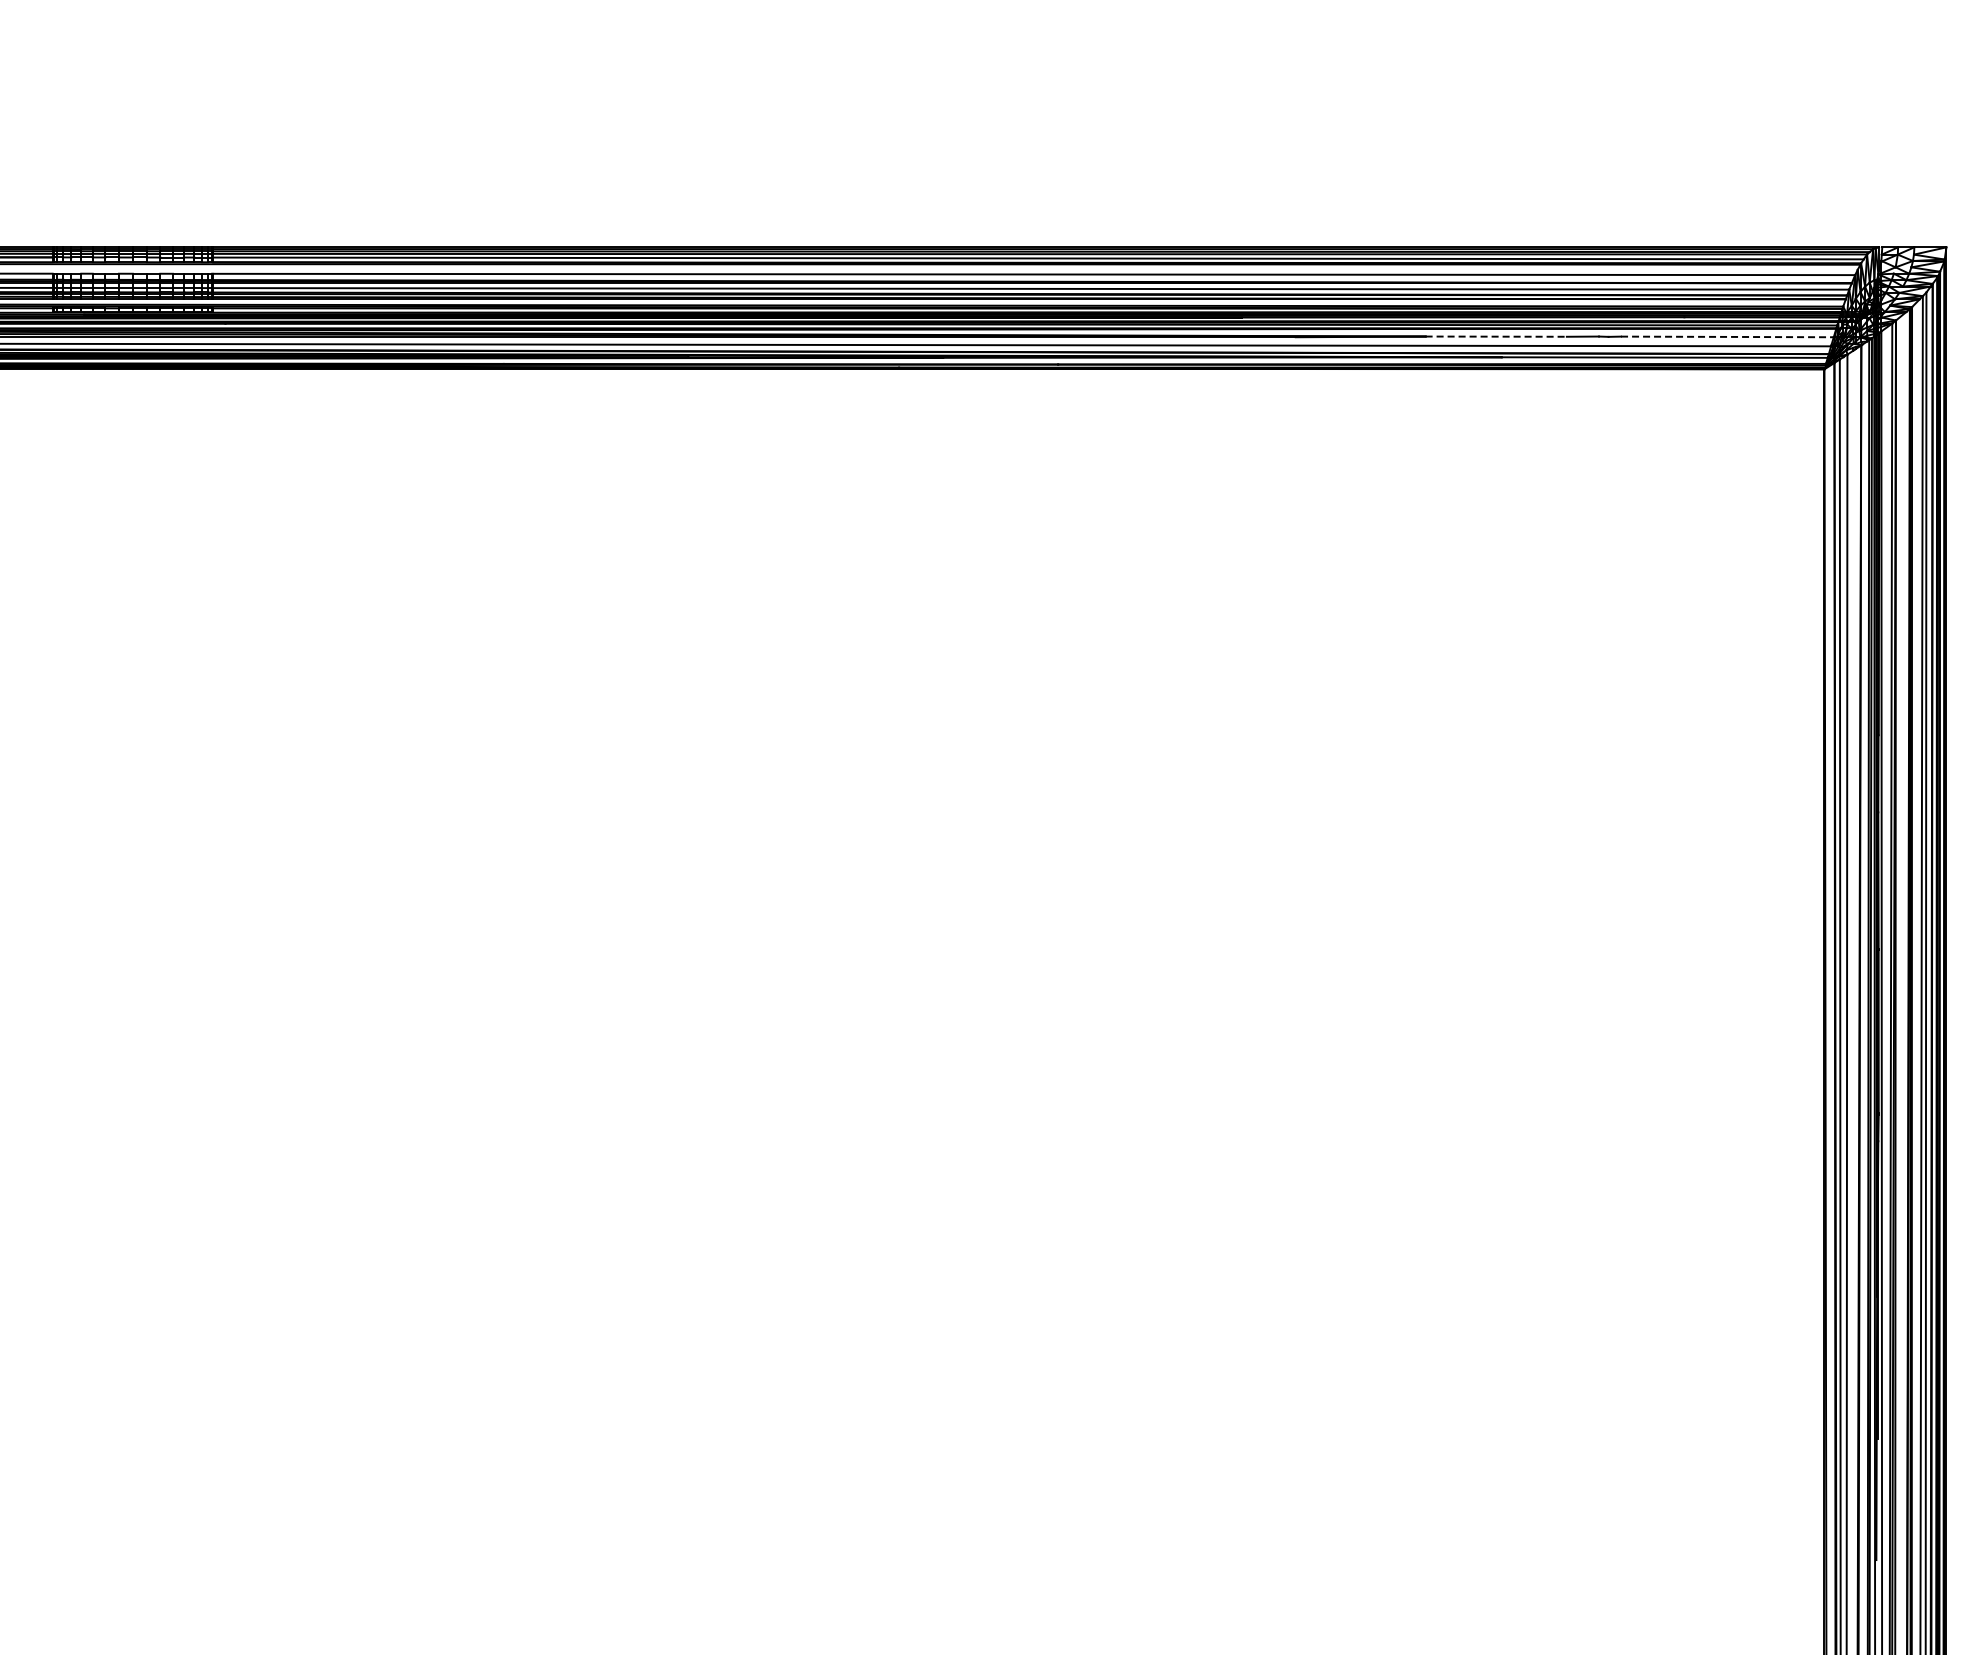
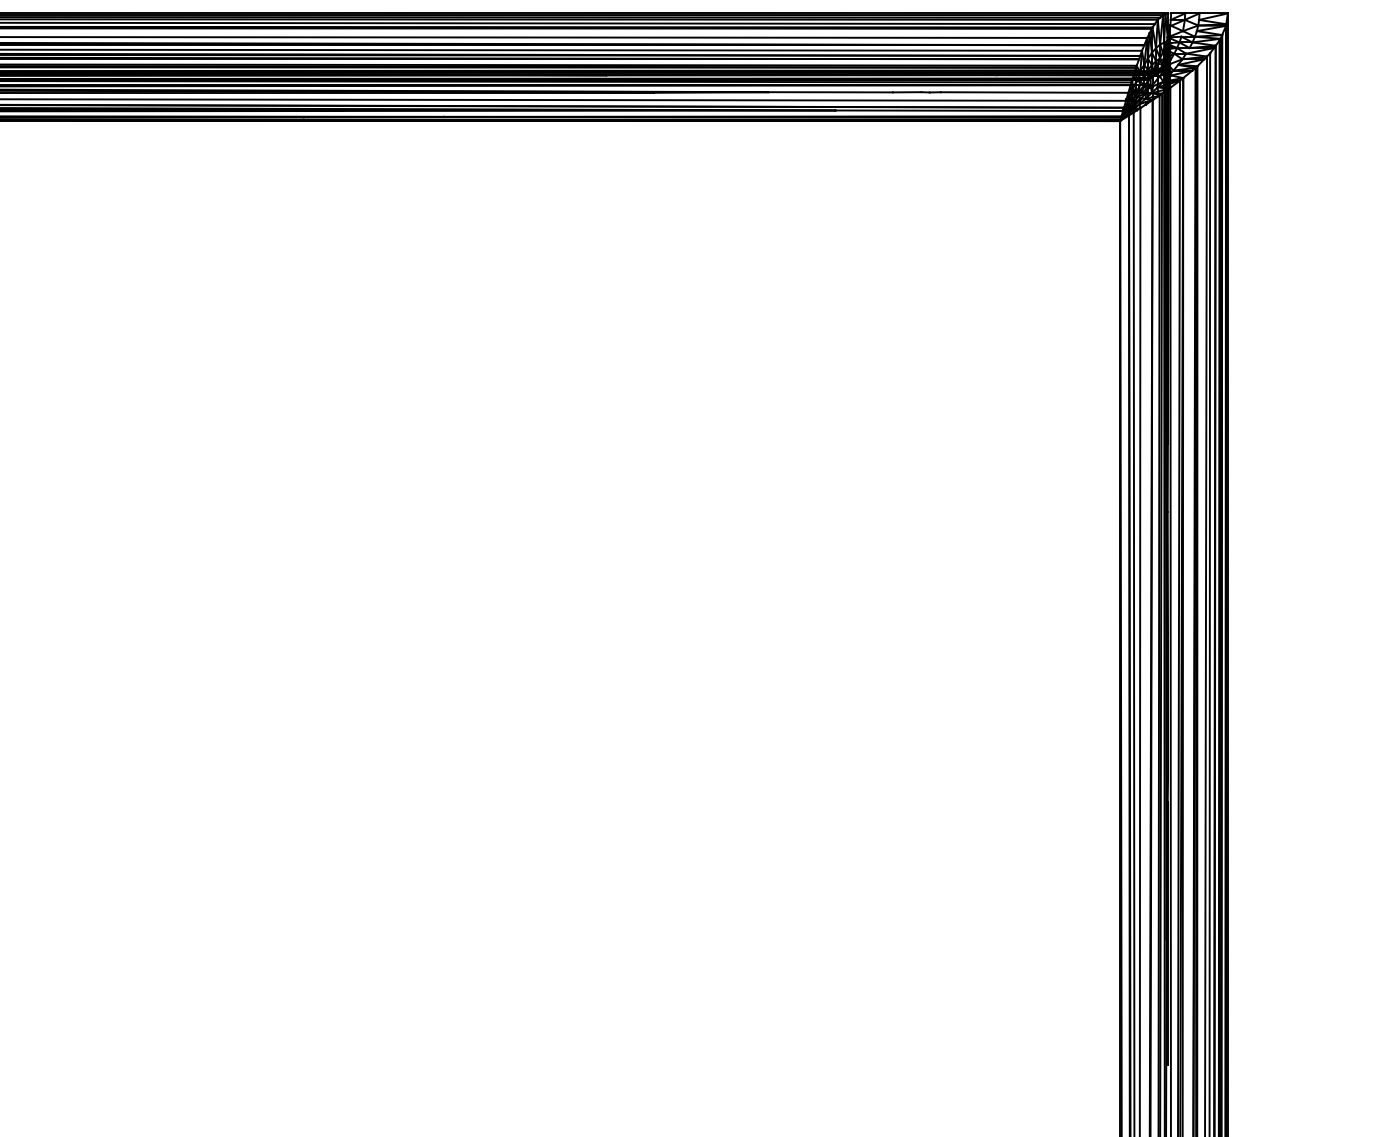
line: (1496, 336) -> (830, 92), dashed -> solid
line: (1727, 336) -> (1034, 92), dashed -> solid

